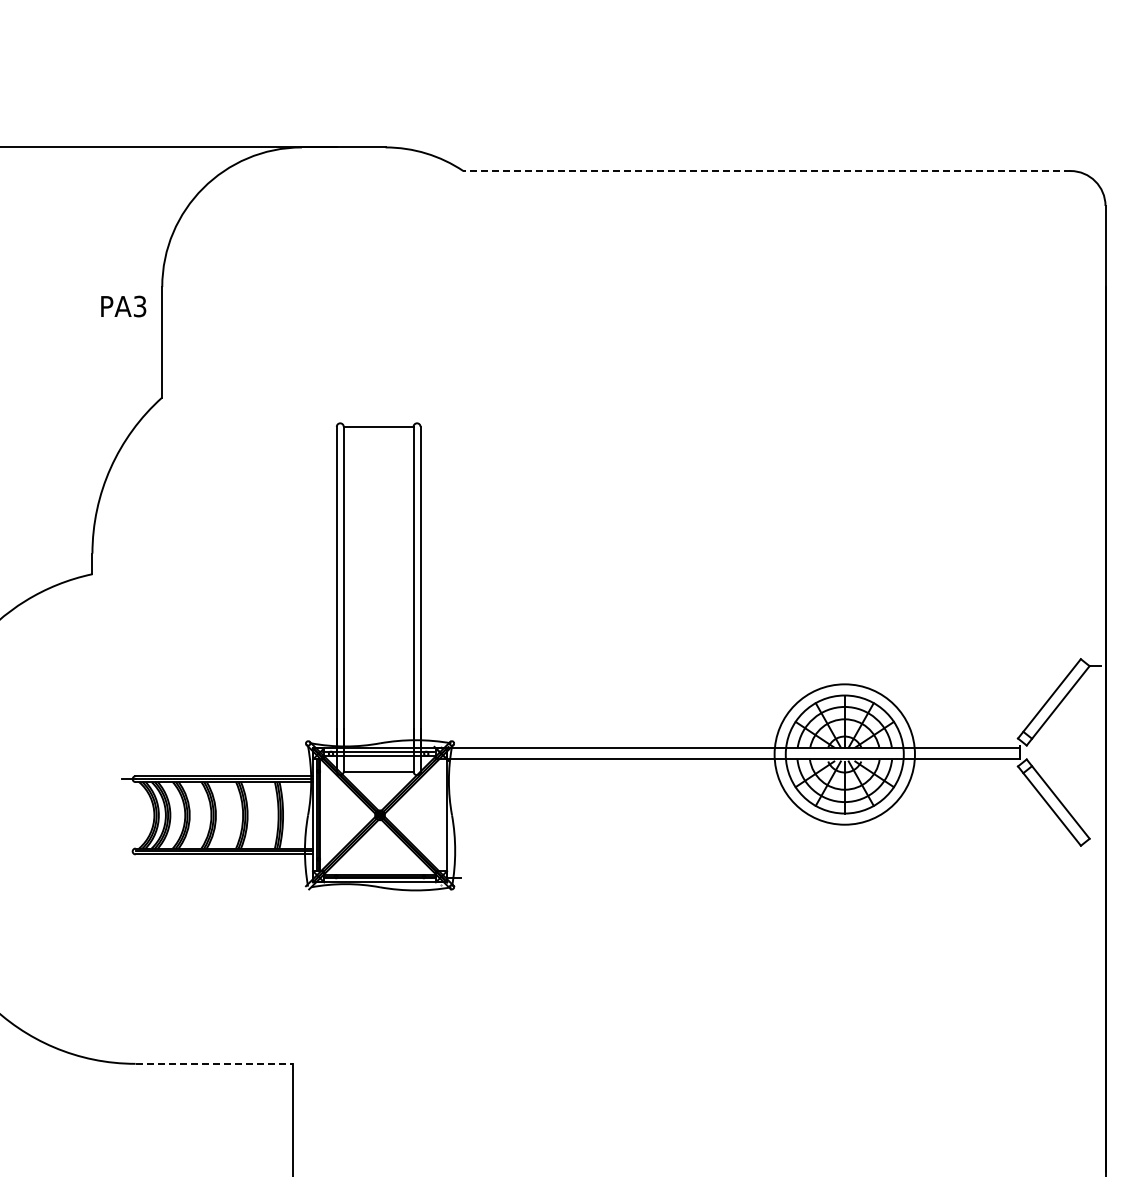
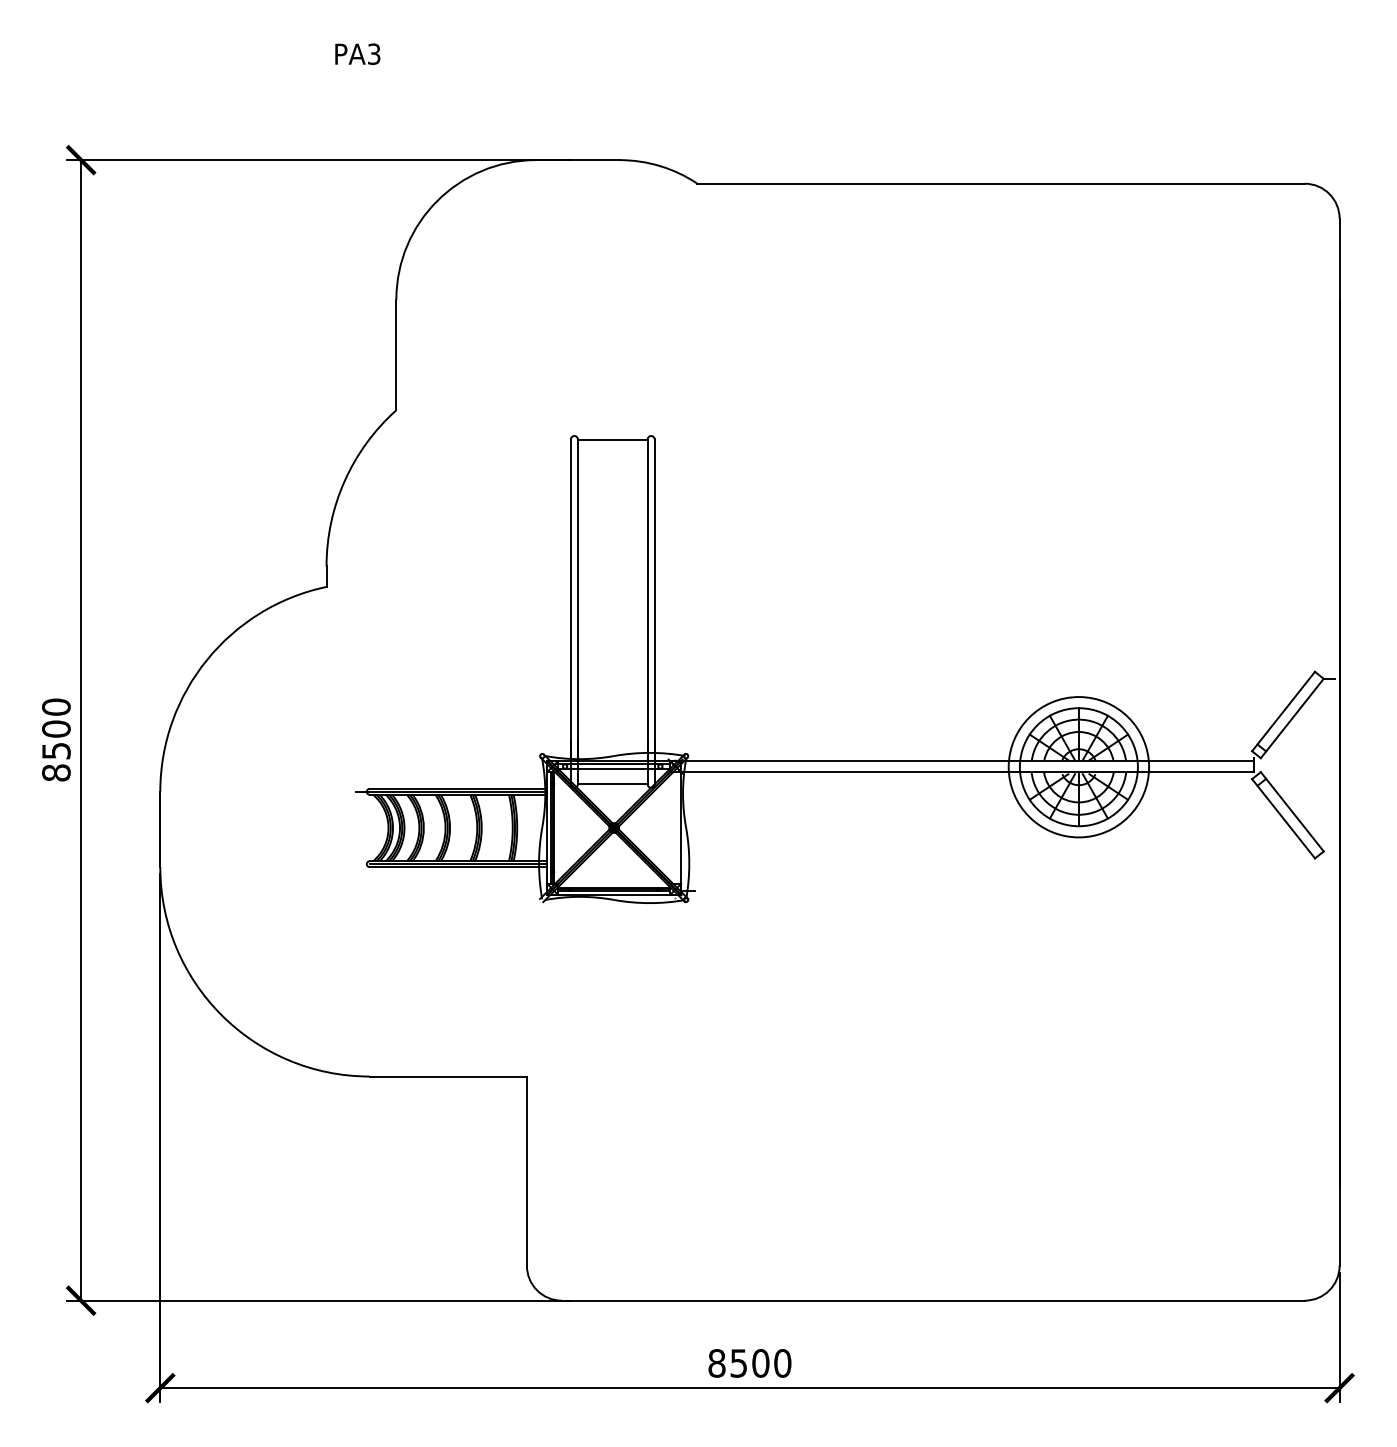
line: (767, 170) -> (1001, 183), dashed -> solid
text: (123, 305) -> (357, 53), moved
line: (214, 1063) -> (448, 1076), dashed -> solid

